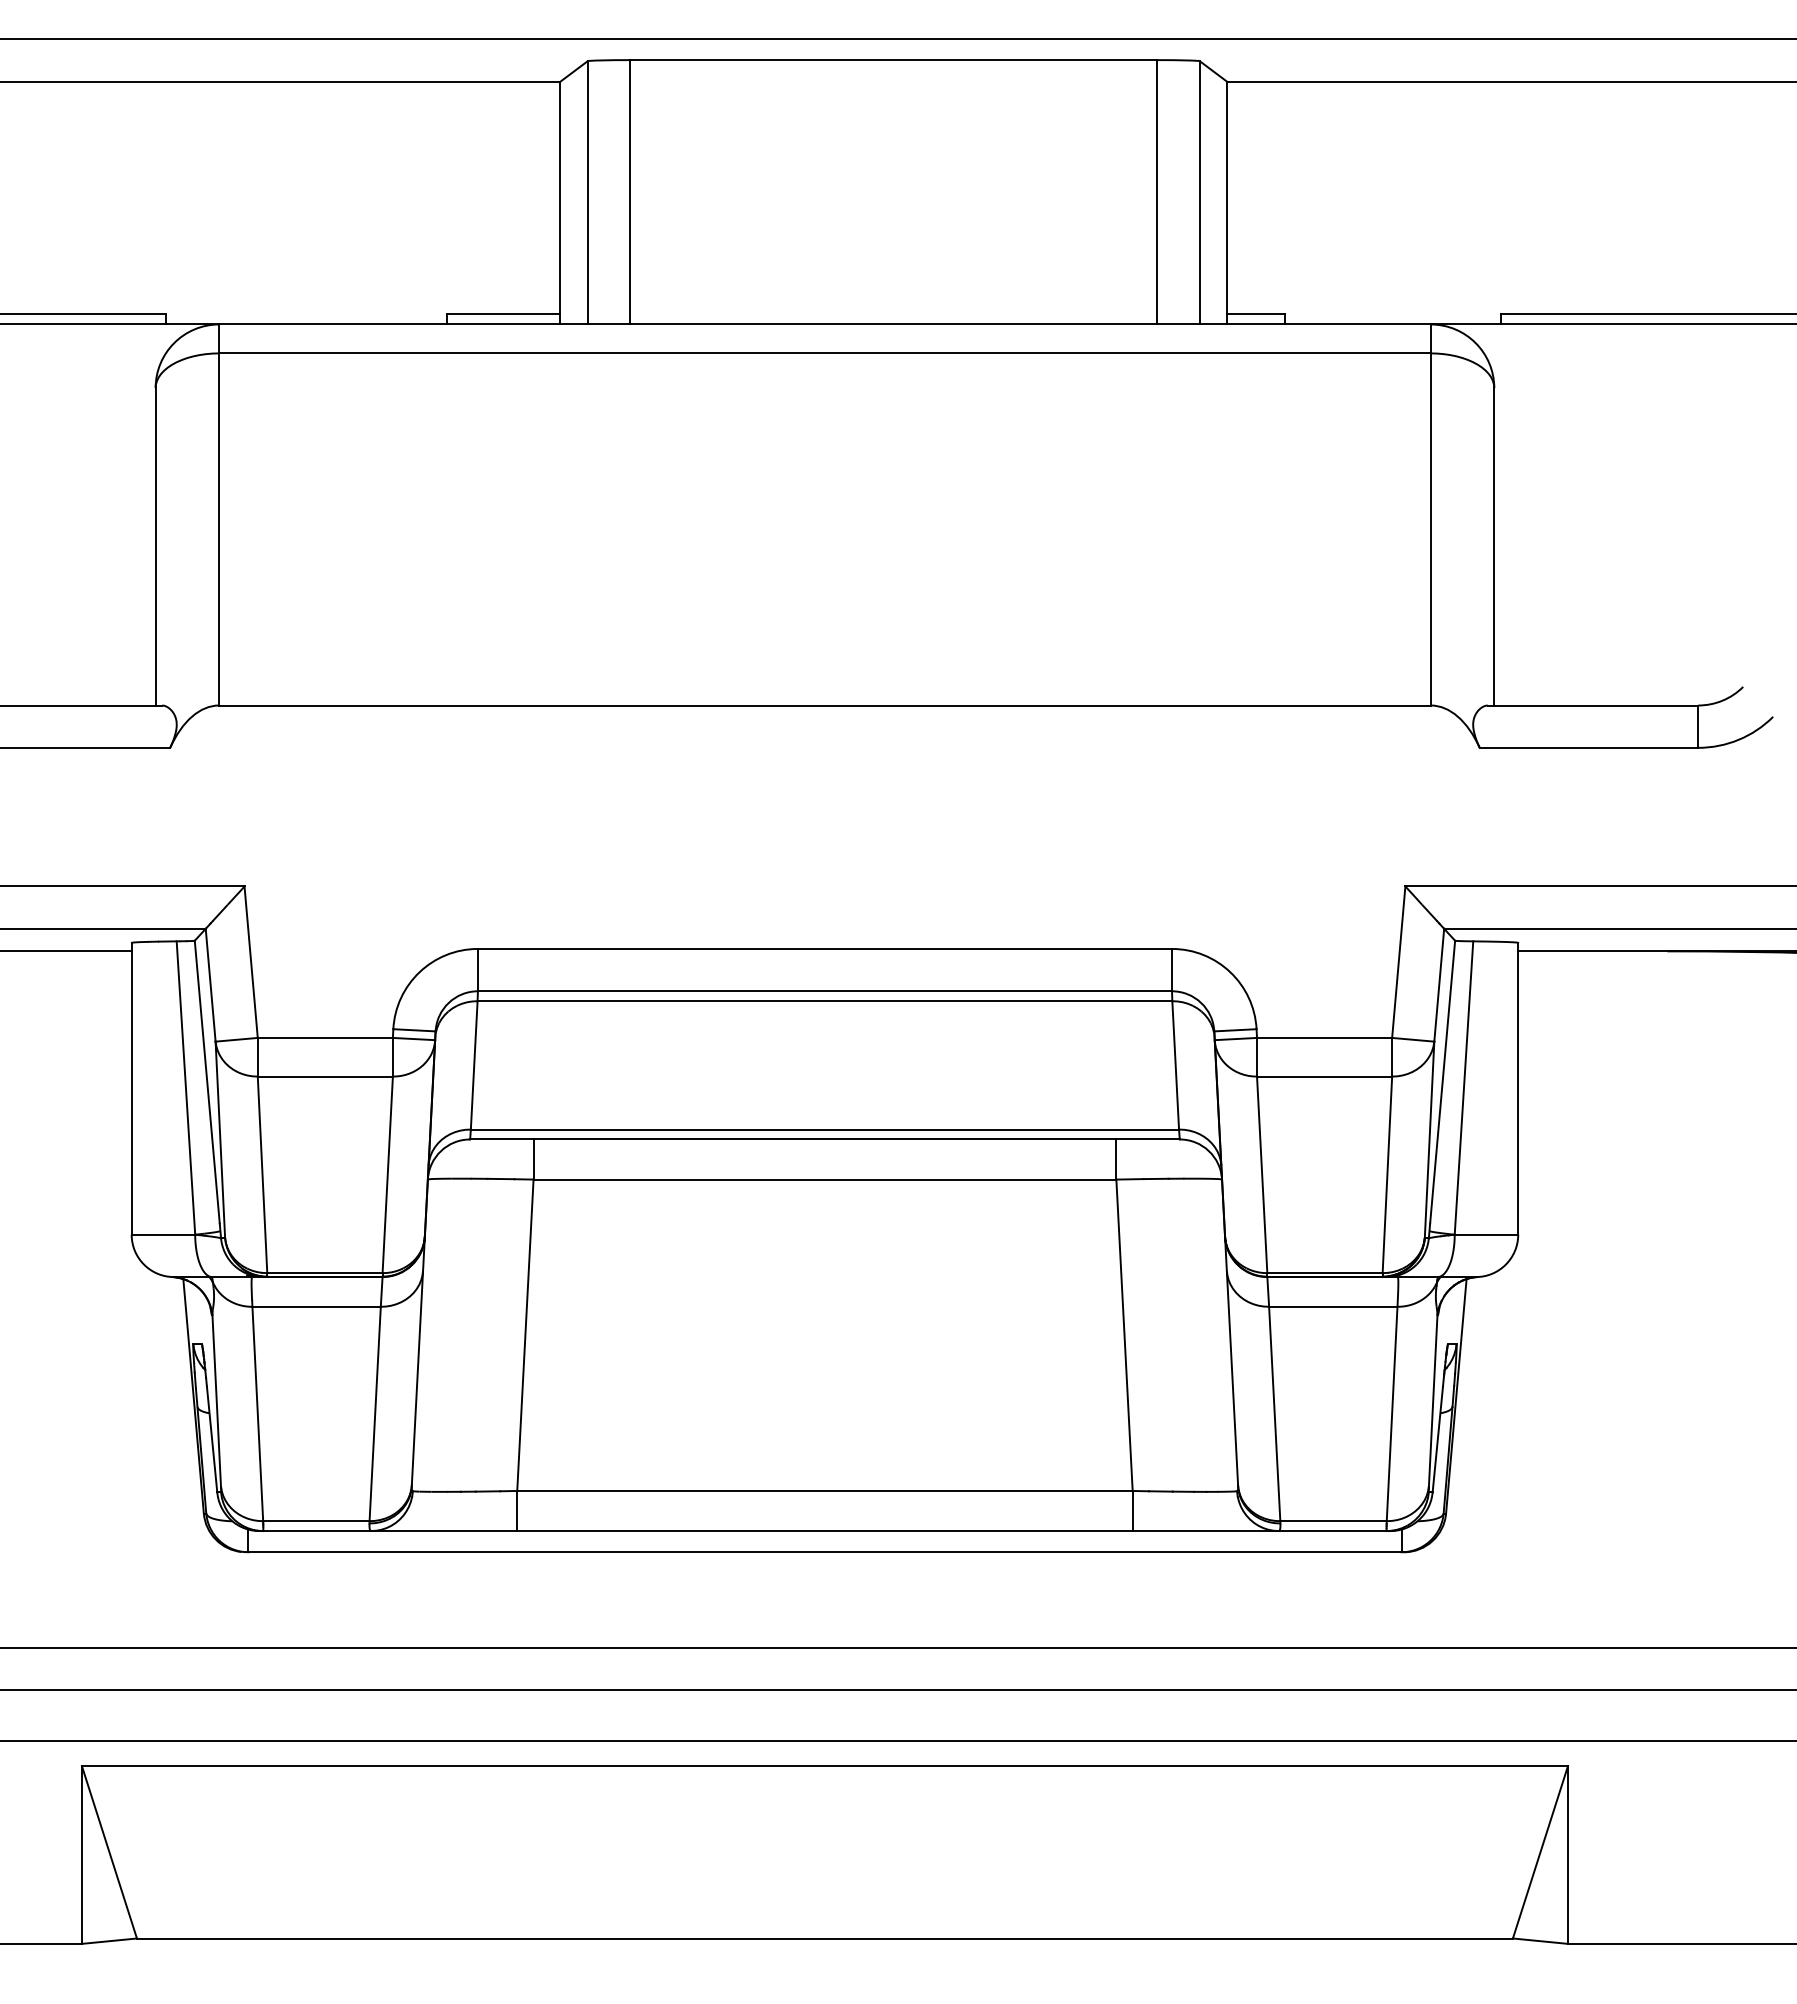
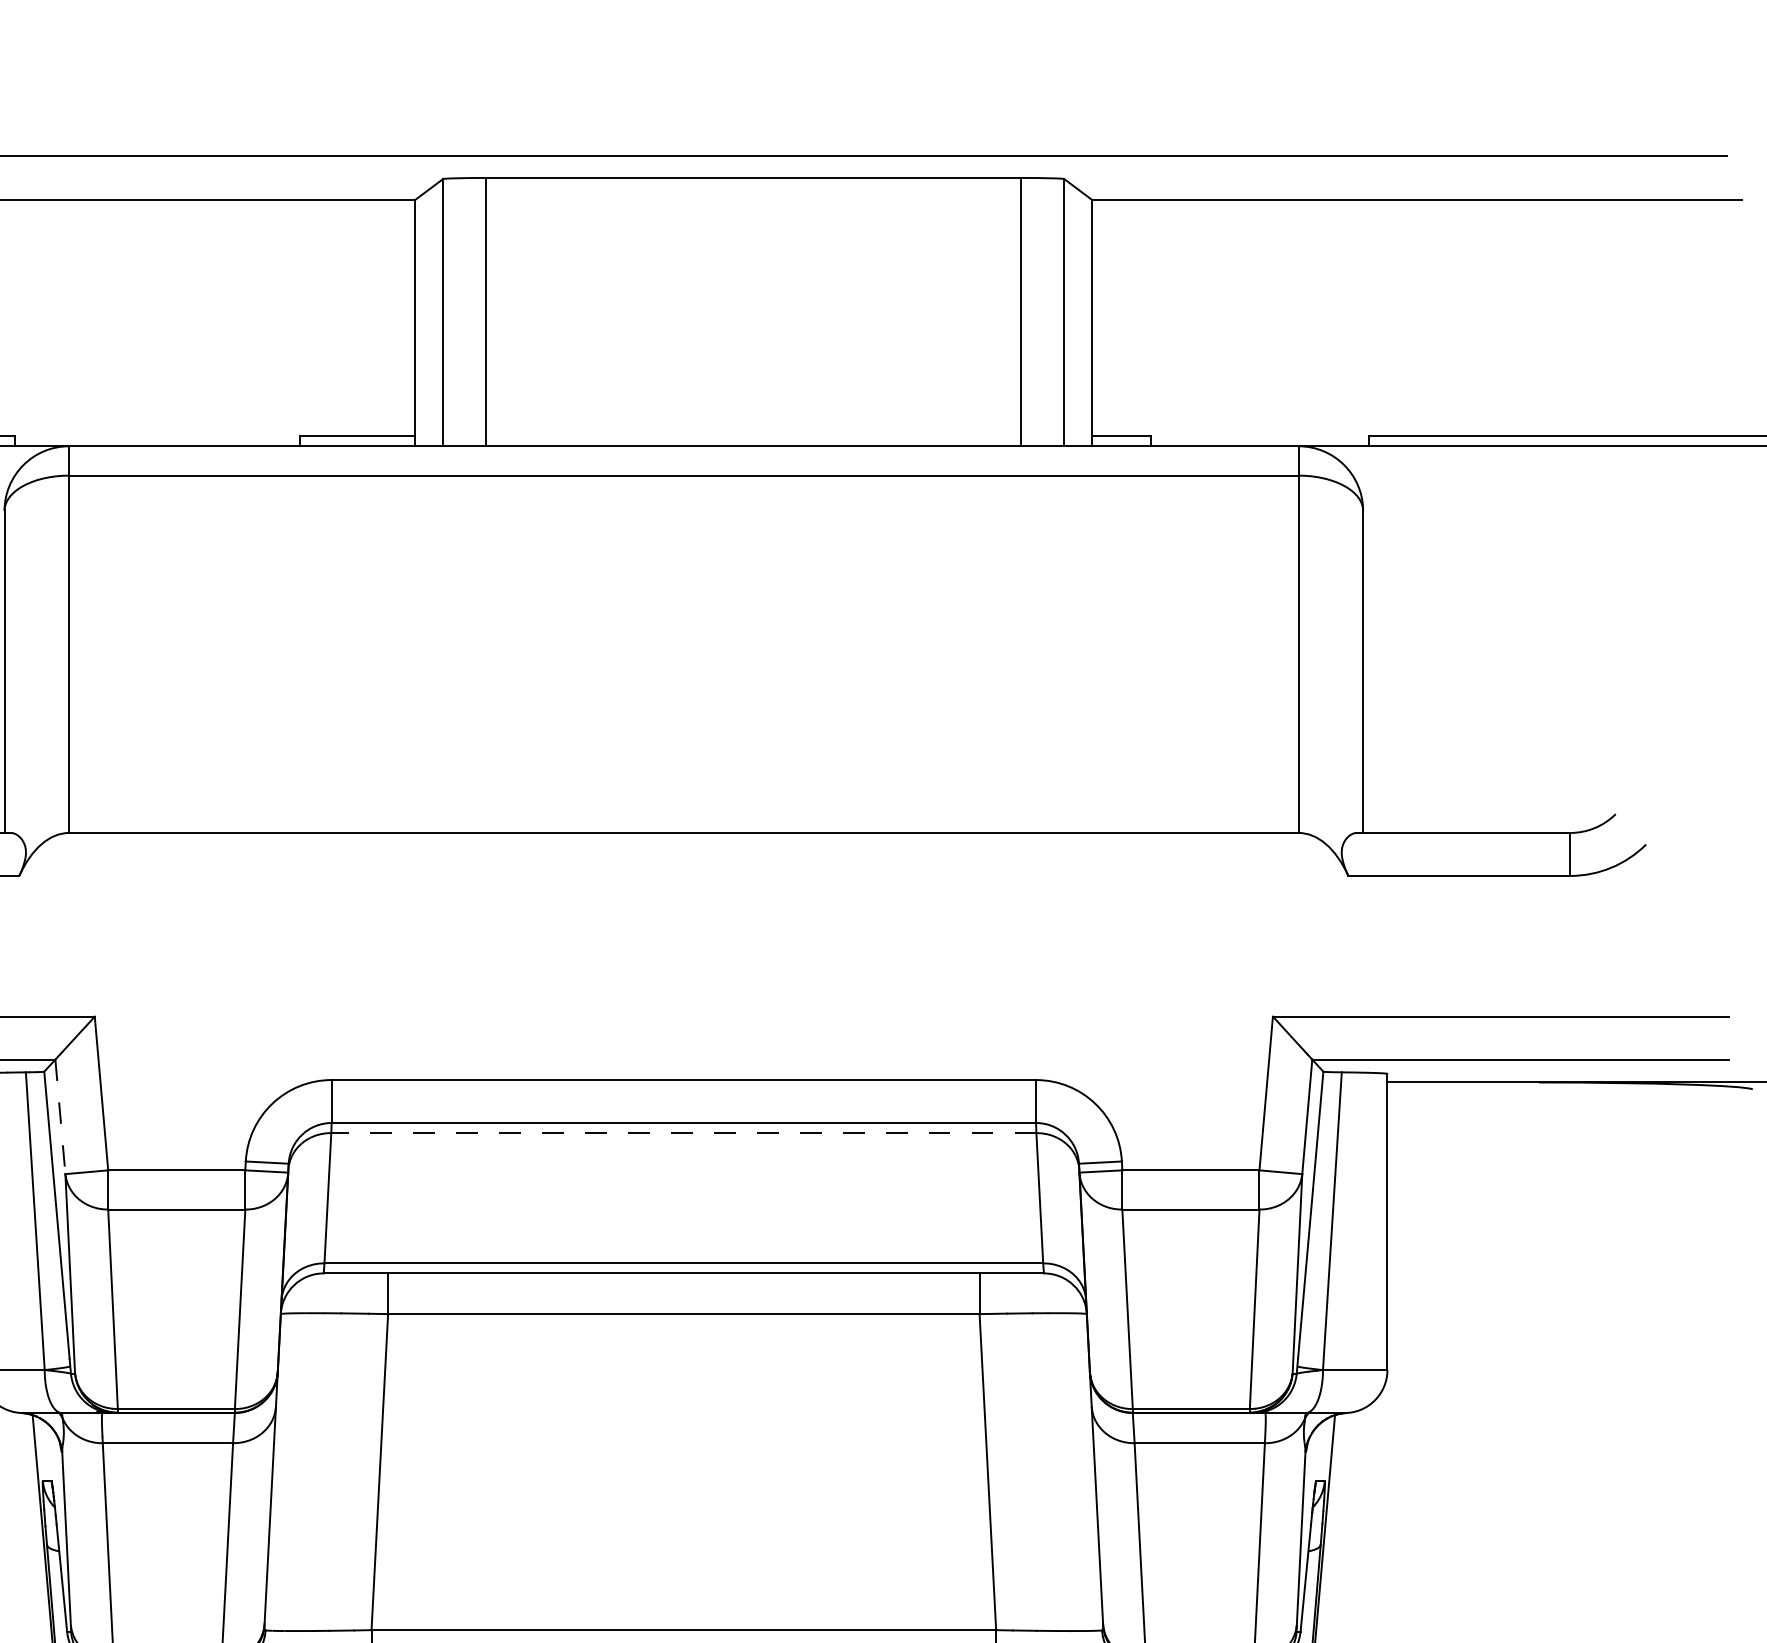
line: (210, 985) -> (60, 1117), solid -> dashed
line: (824, 1001) -> (683, 1133), solid -> dashed

